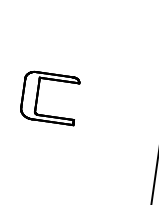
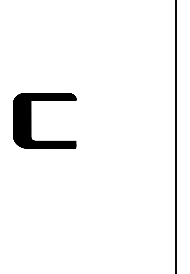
fill: (49, 97) -> (44, 120), added

